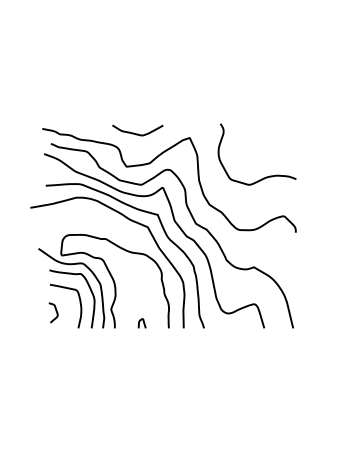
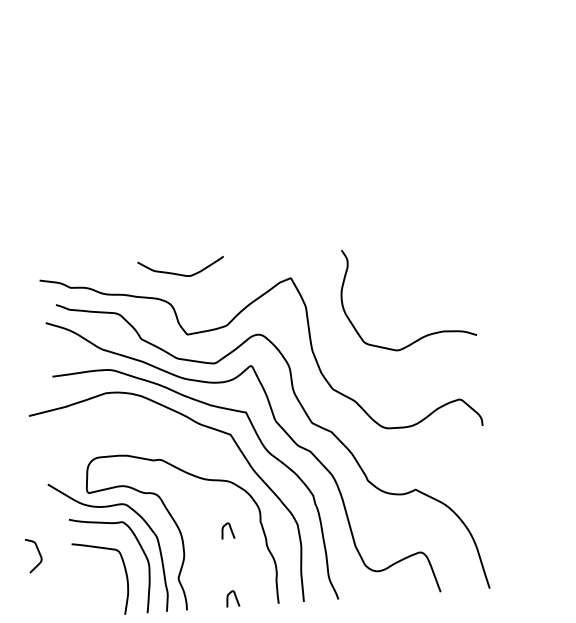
curve: (137, 133) -> (181, 273), moved
curve: (139, 283) -> (223, 531), added
curve: (55, 311) -> (37, 553), moved

